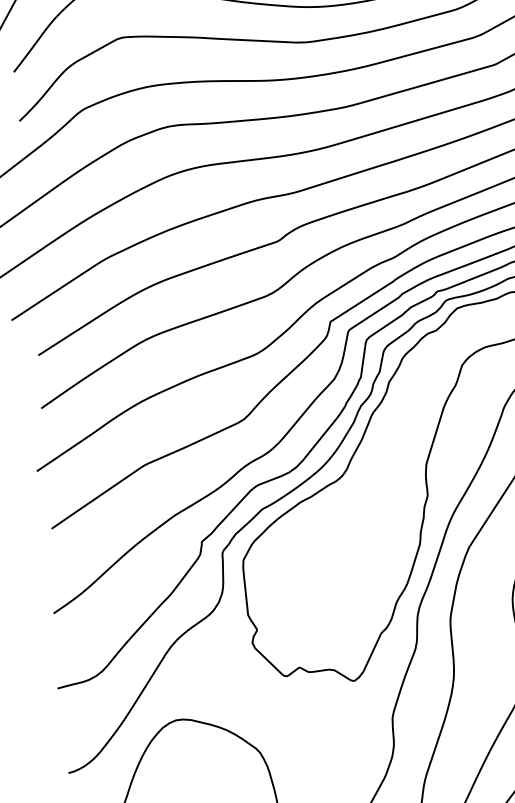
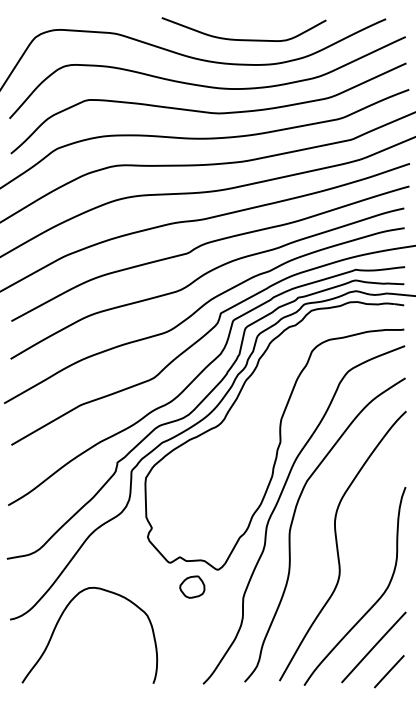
part: (320, 707) -> (192, 586), added

